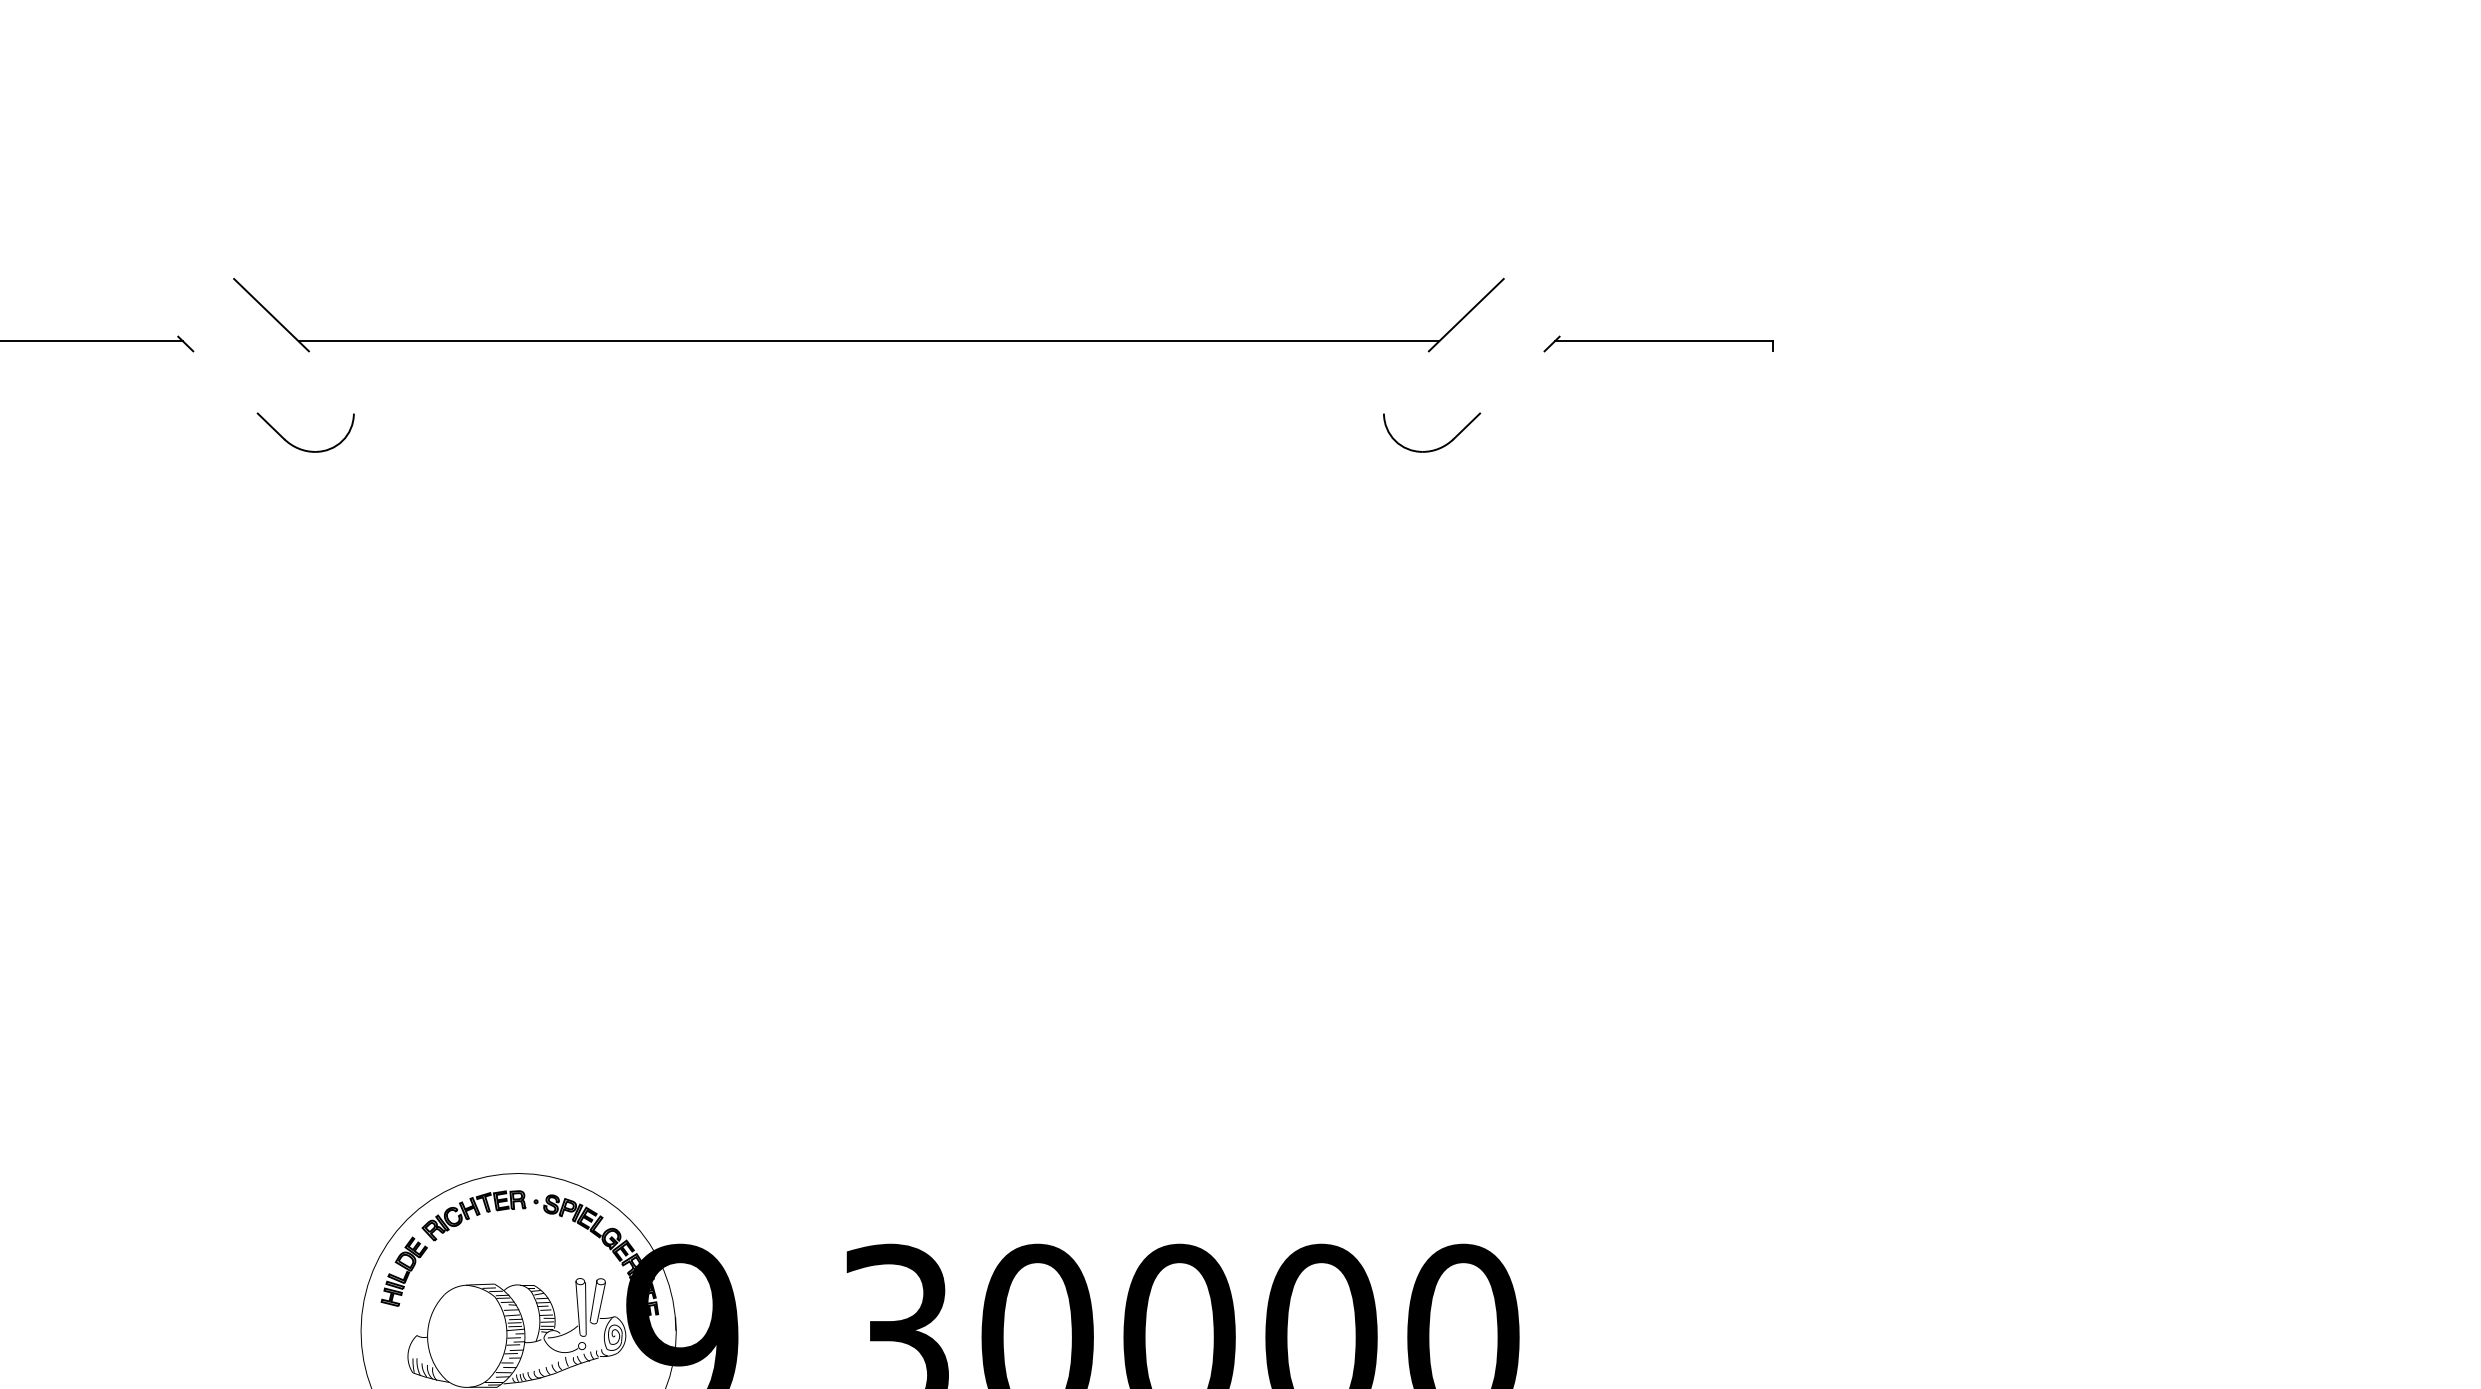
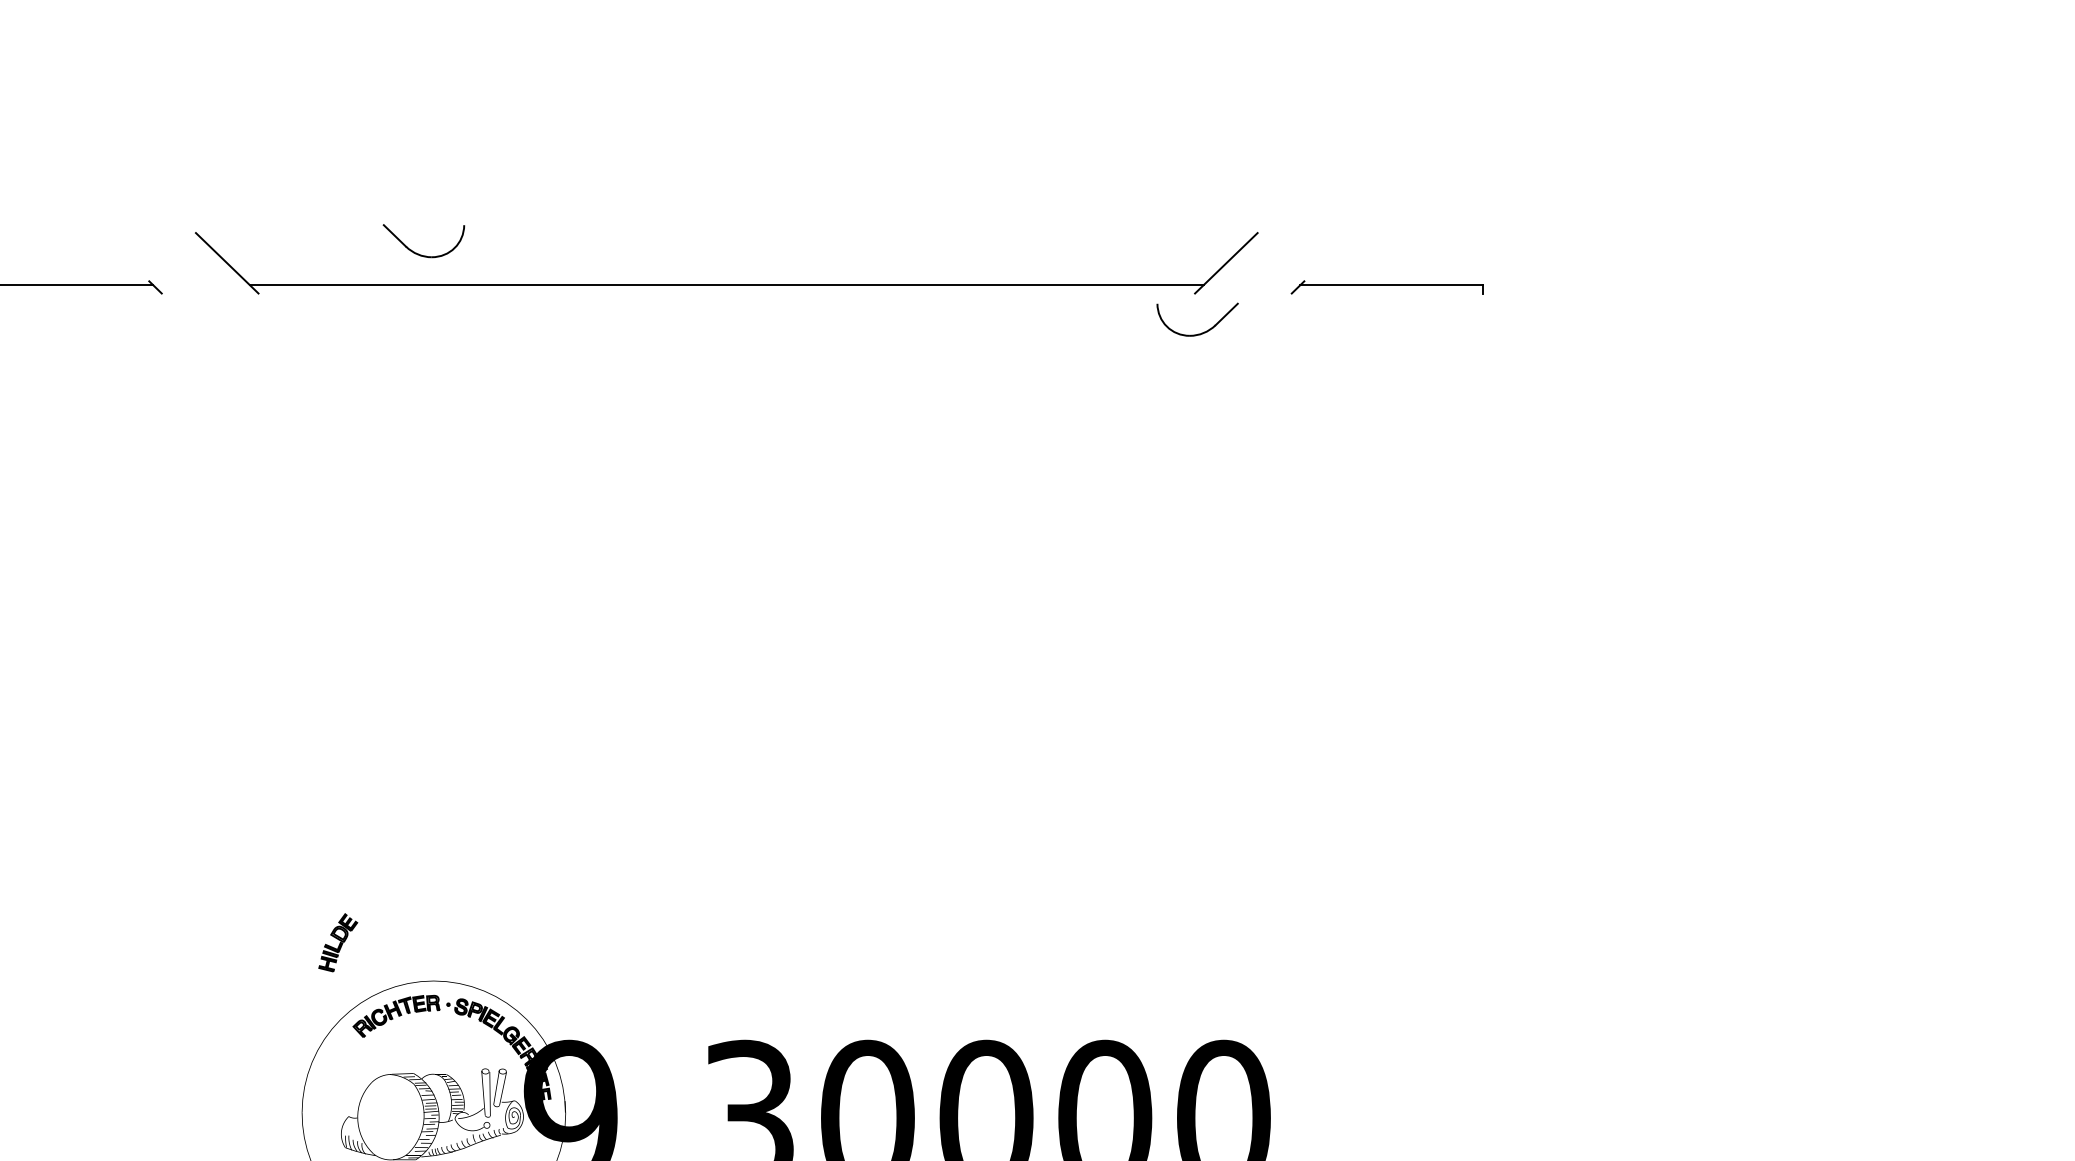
part: (299, 447) -> (418, 253), moved
part: (1438, 447) -> (1203, 332), moved
part: (403, 1271) -> (337, 942), moved

